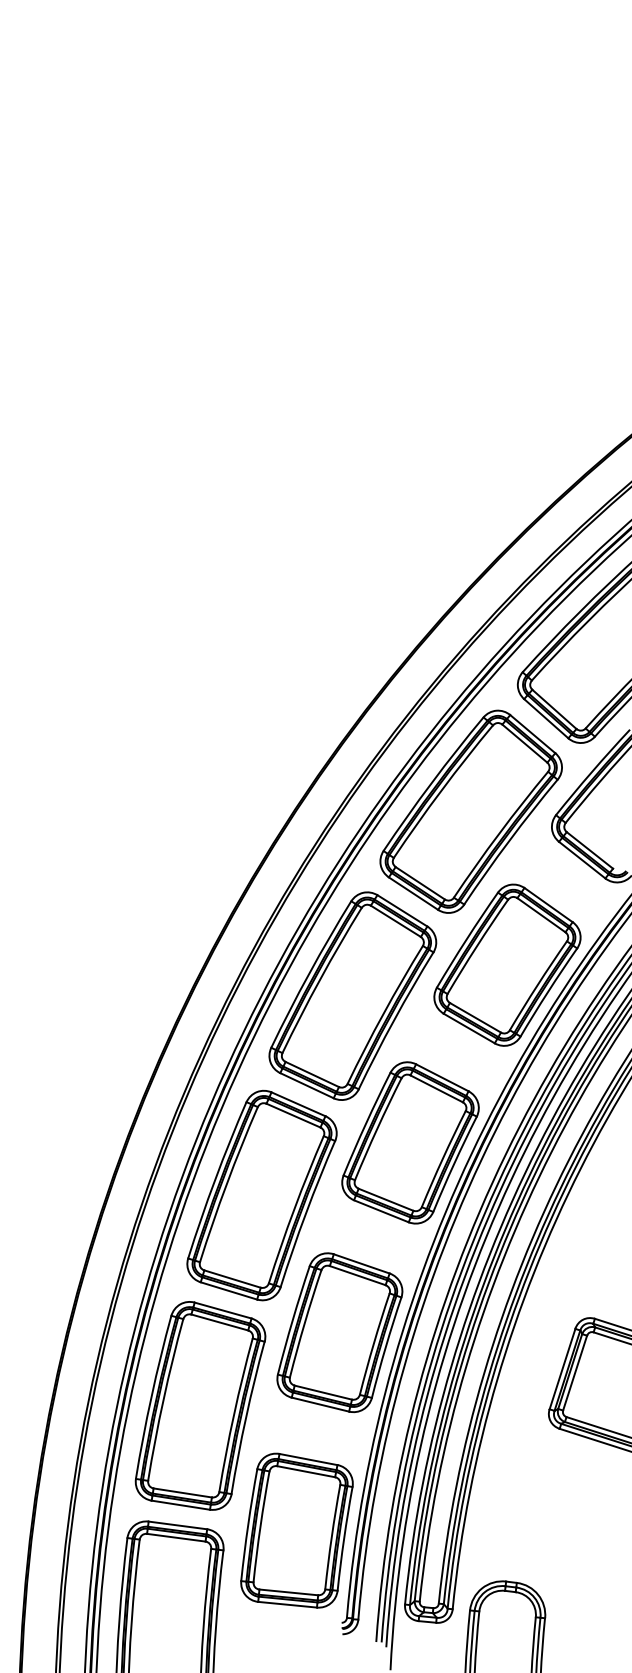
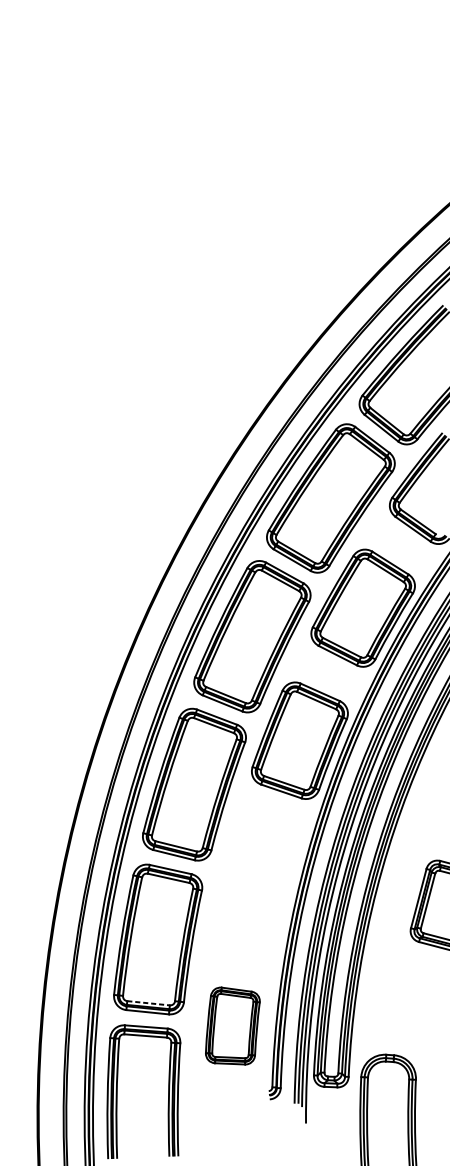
part: (339, 1332) -> (255, 880), removed
line: (183, 1493) -> (149, 1003), solid -> dashed
part: (296, 1530) -> (232, 1026), size x0.7

